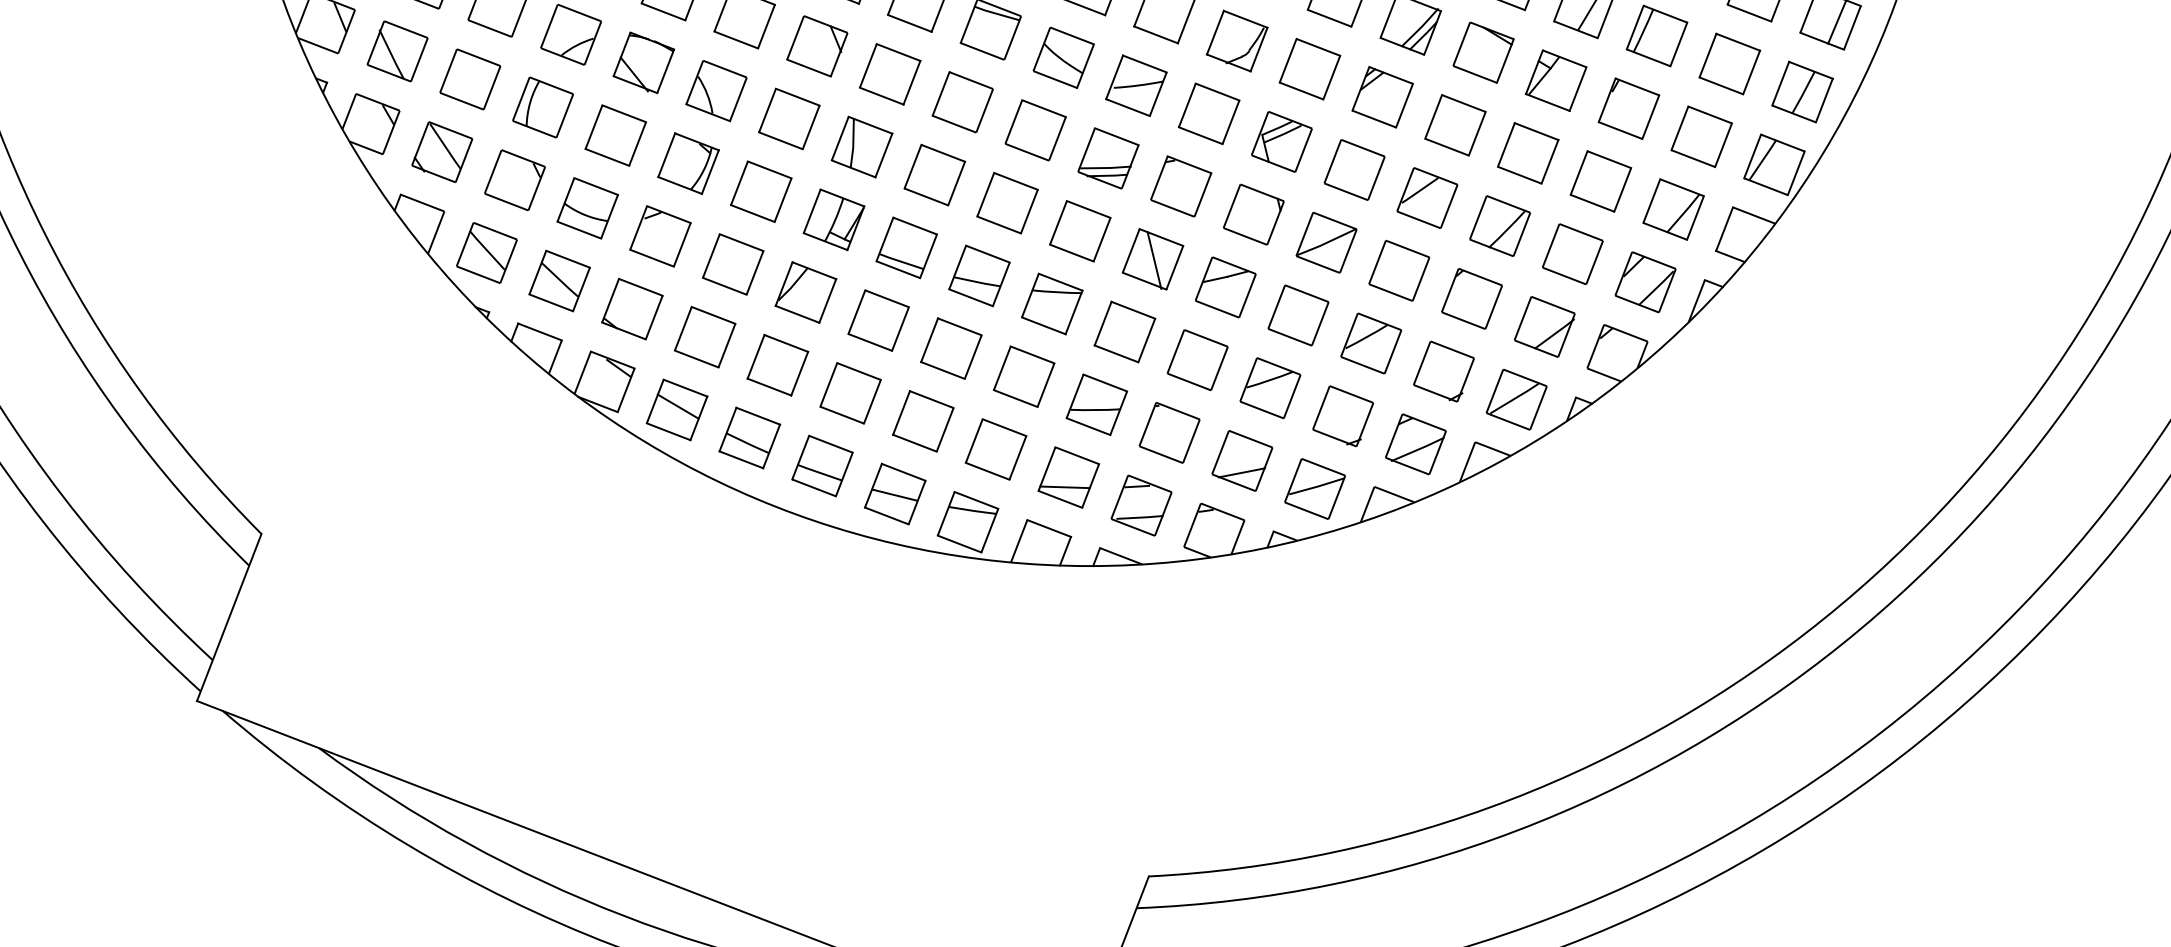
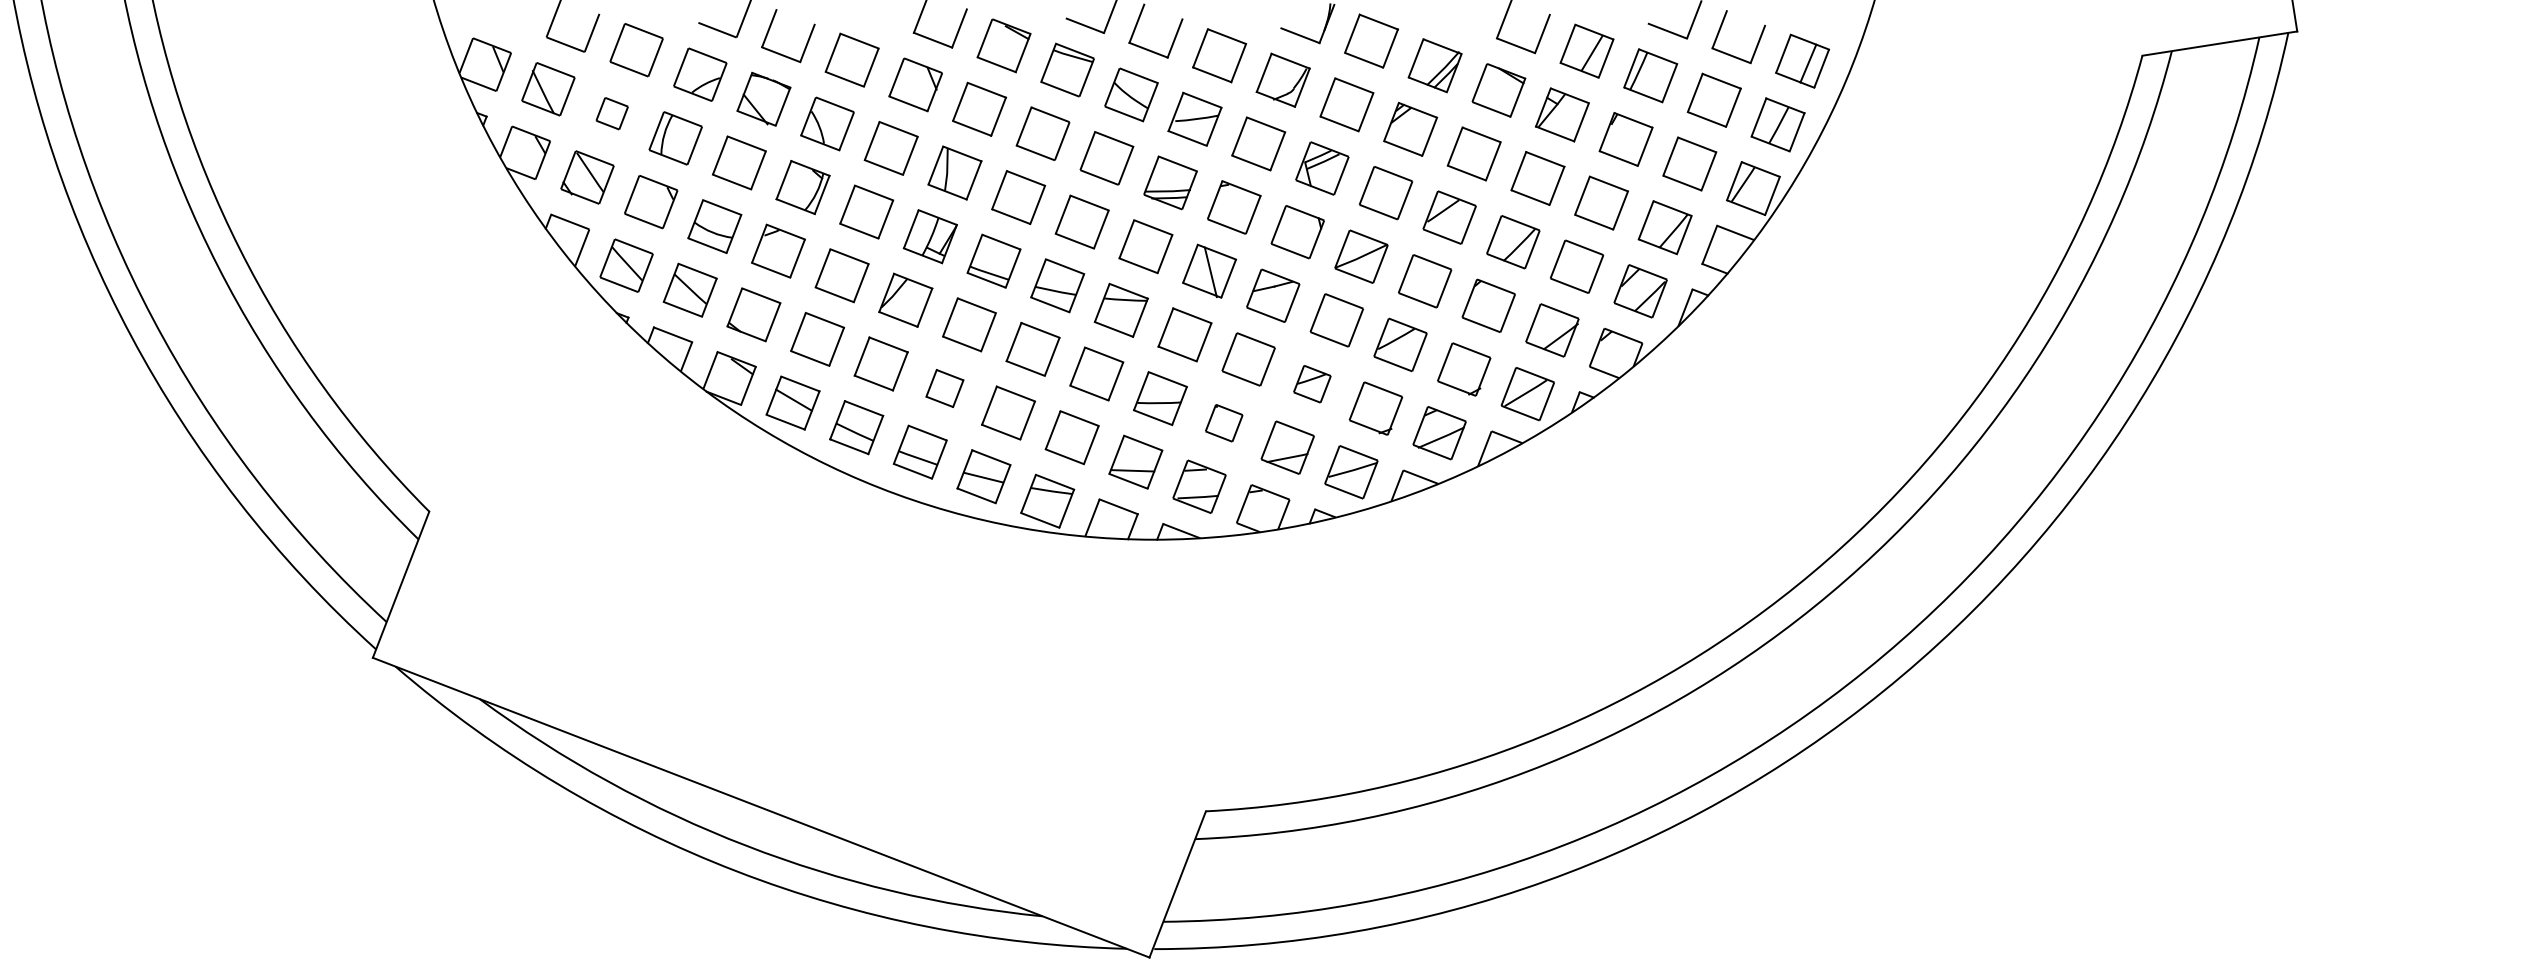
part: (470, 79) -> (612, 113), size x0.6
part: (1270, 388) -> (1312, 384), size x0.7
part: (850, 393) -> (944, 388), size x0.7
part: (1170, 433) -> (1224, 423), size x0.7

